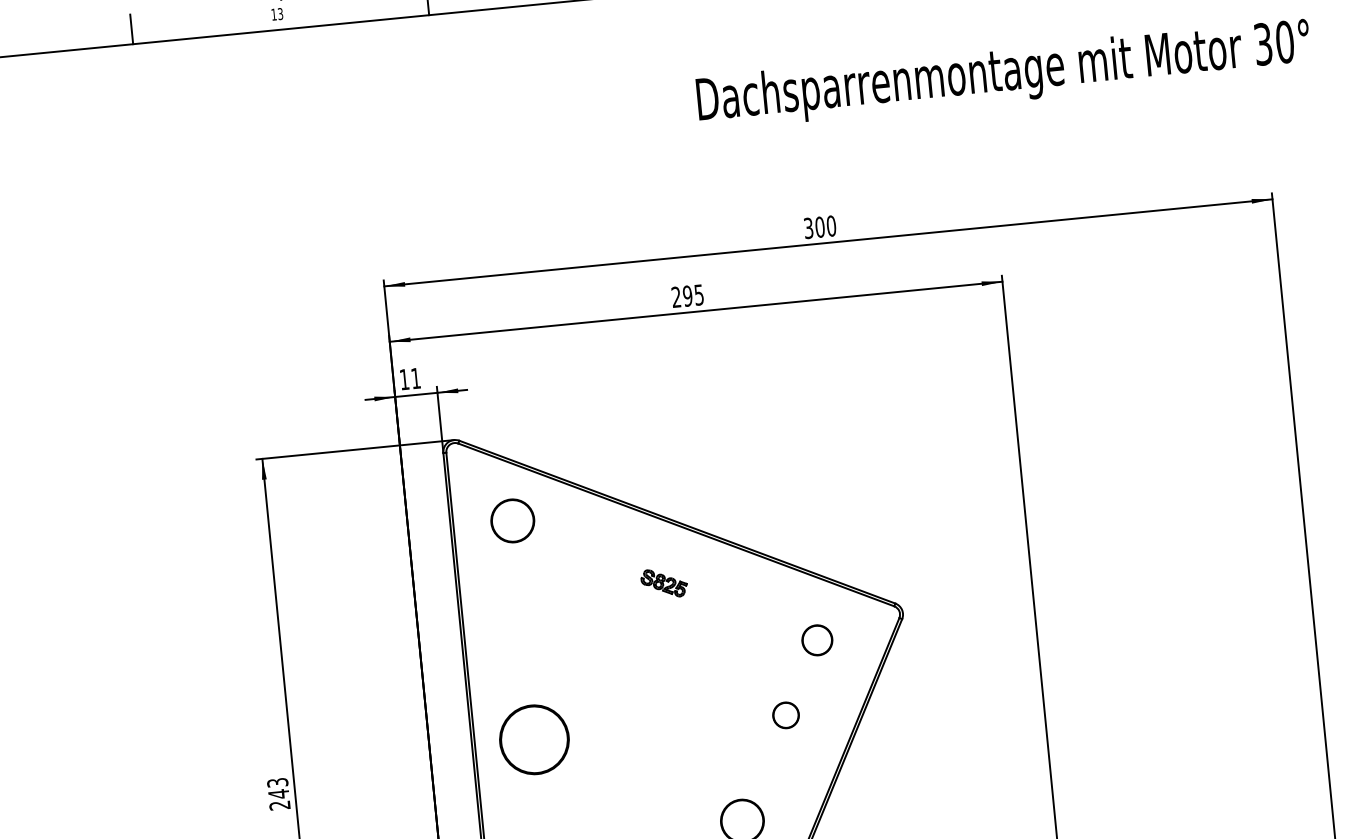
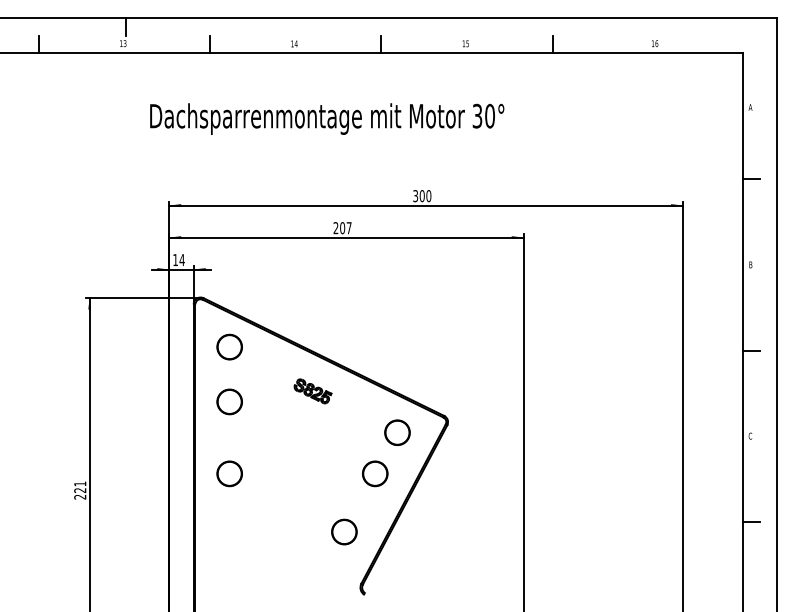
text: (1004, 73) -> (327, 118), moved
text: (692, 296) -> (345, 228), 295 -> 207
text: (414, 377) -> (181, 259), 11 -> 14
part: (663, 583) -> (312, 391), size x1.43
part: (521, 614) -> (229, 401), added
circle: (817, 640) -> (397, 432), size x1.43
part: (786, 714) -> (375, 473), size x1.67
part: (533, 739) -> (229, 473), size x0.62
text: (278, 788) -> (80, 487), 243 -> 221

